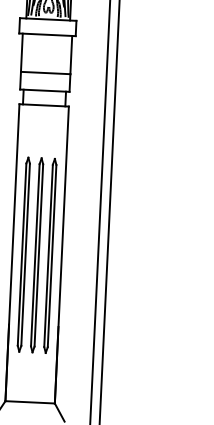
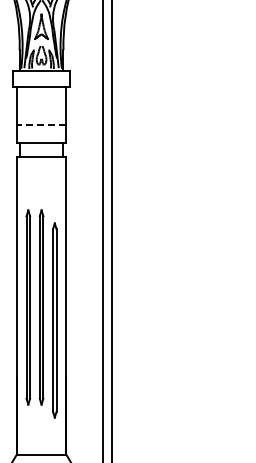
line: (45, 73) -> (41, 125), solid -> dashed
part: (49, 255) -> (54, 320), moved

